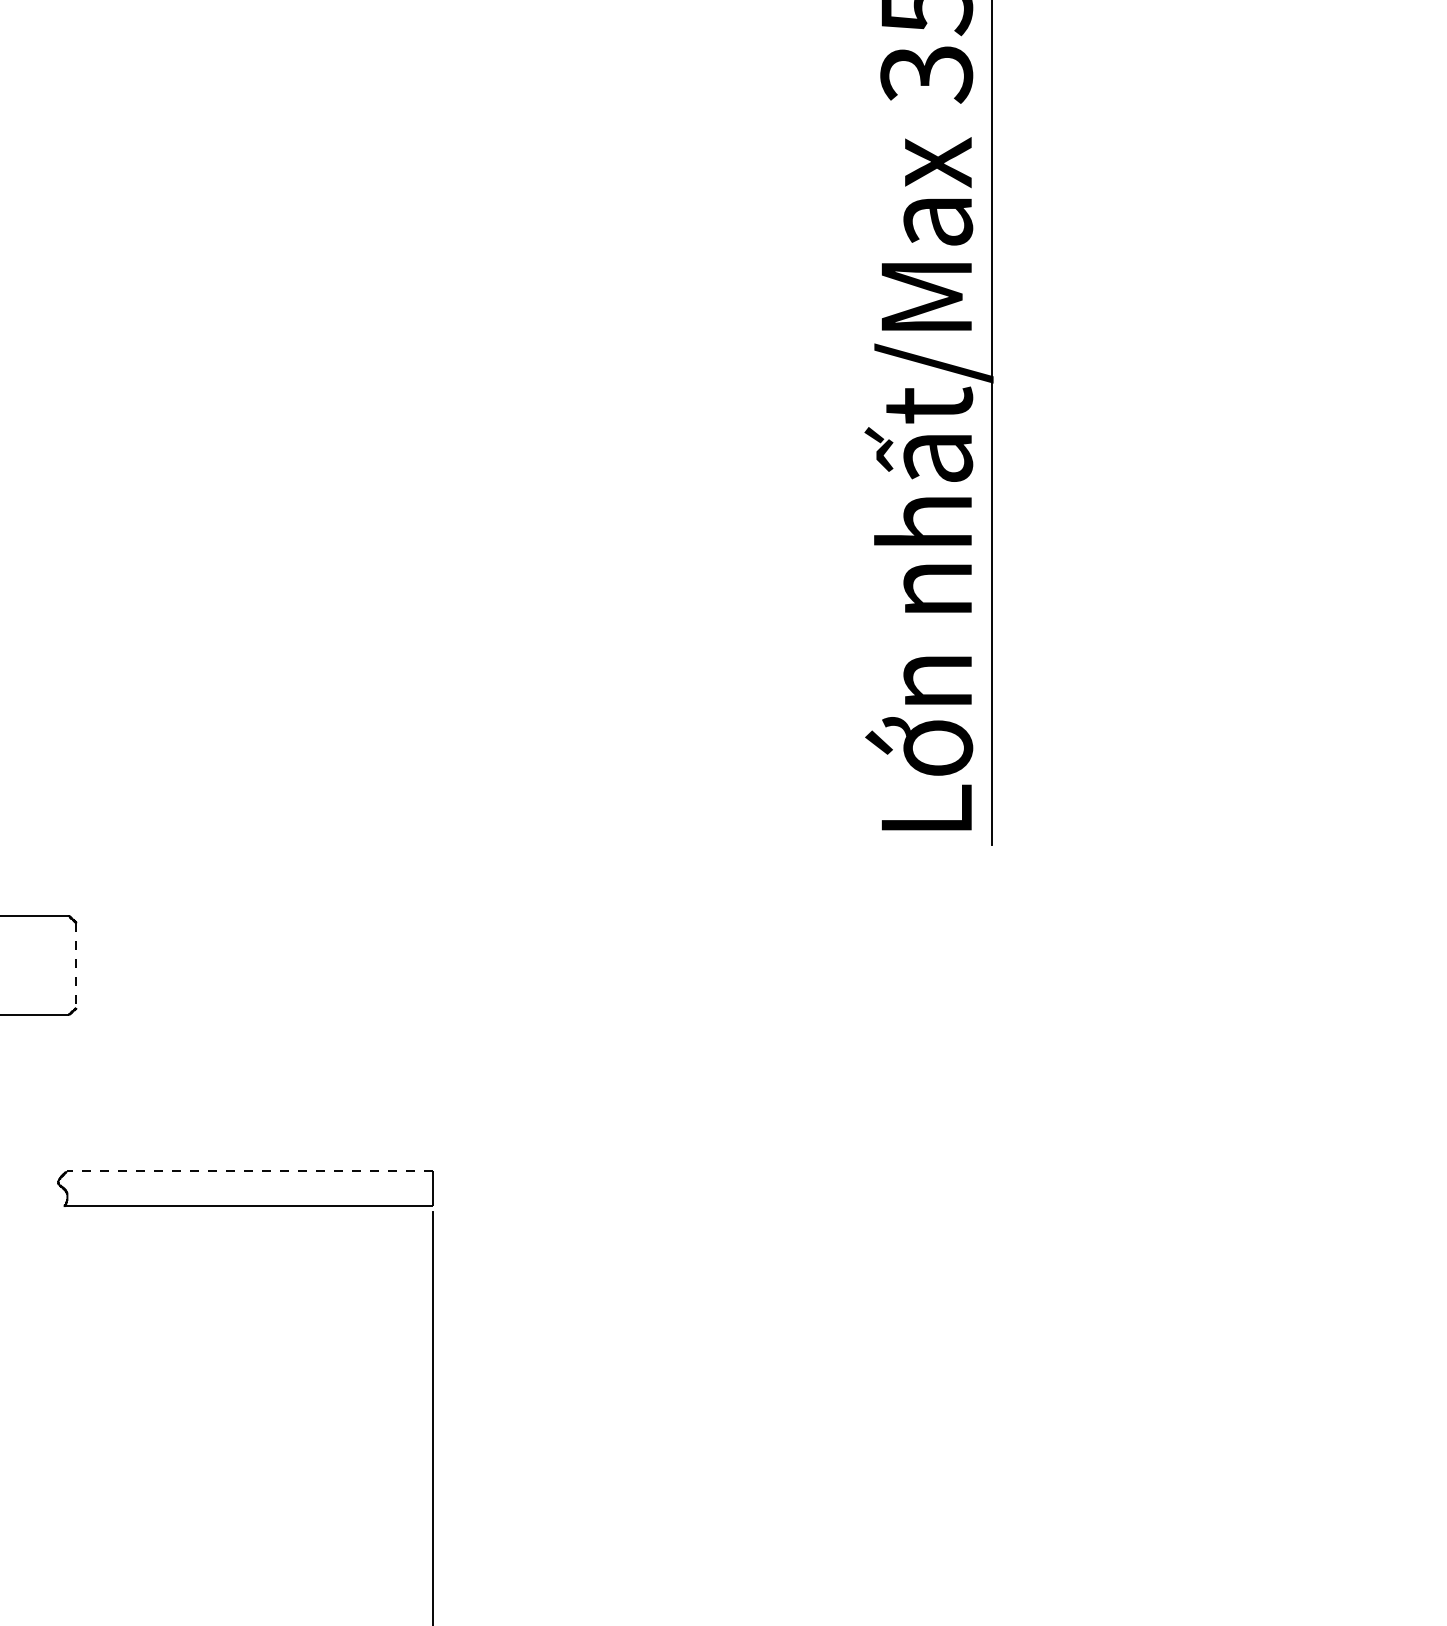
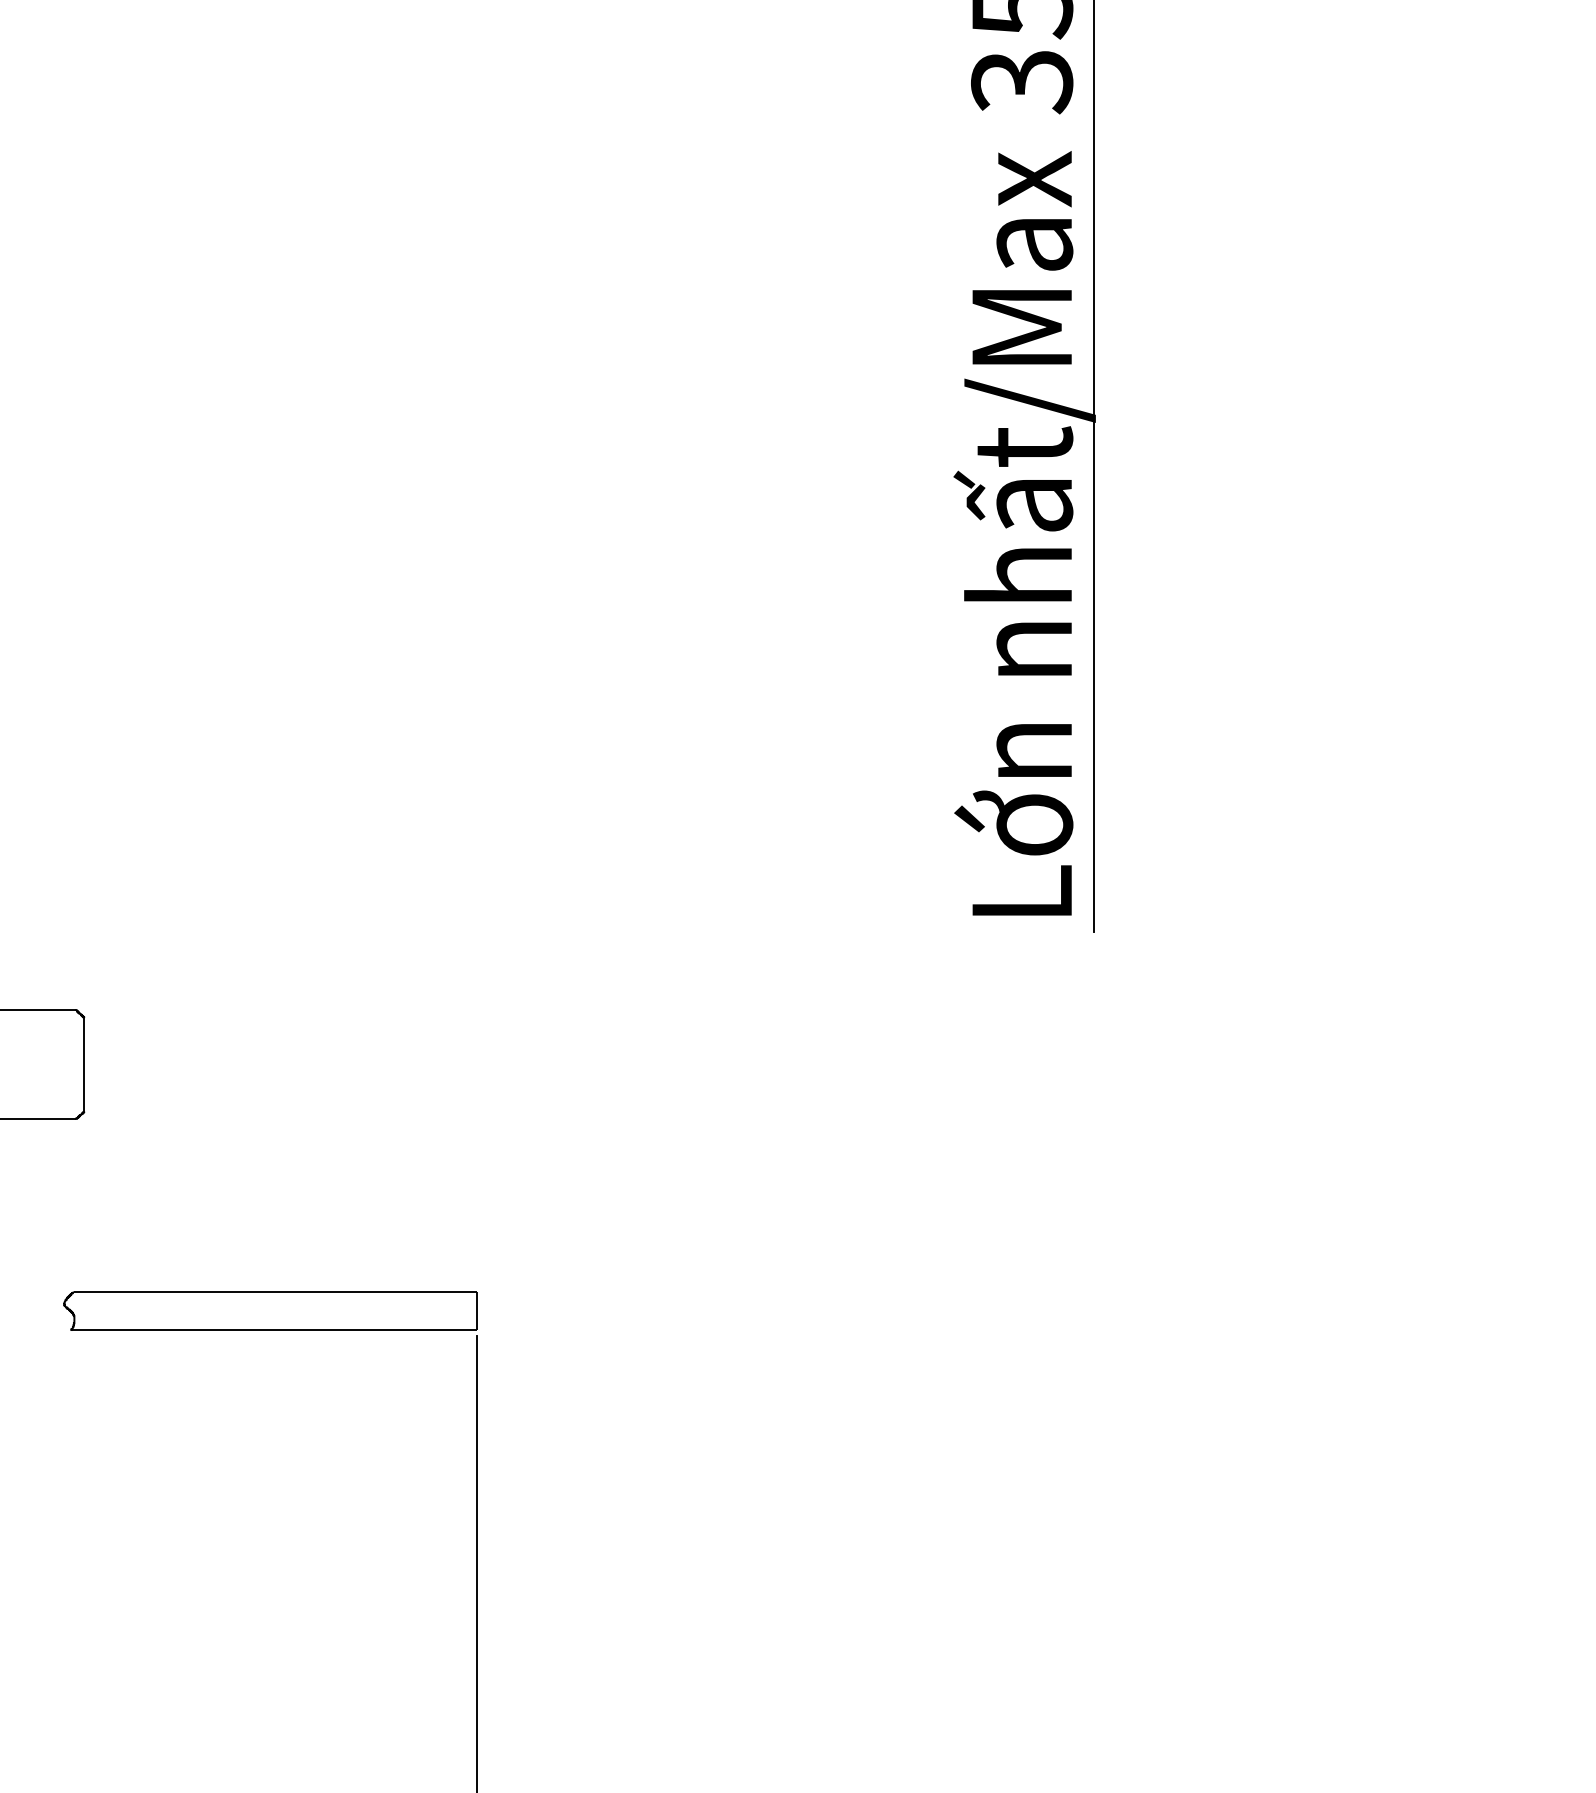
line: (76, 965) -> (84, 1064), dashed -> solid
line: (249, 1171) -> (275, 1291), dashed -> solid

